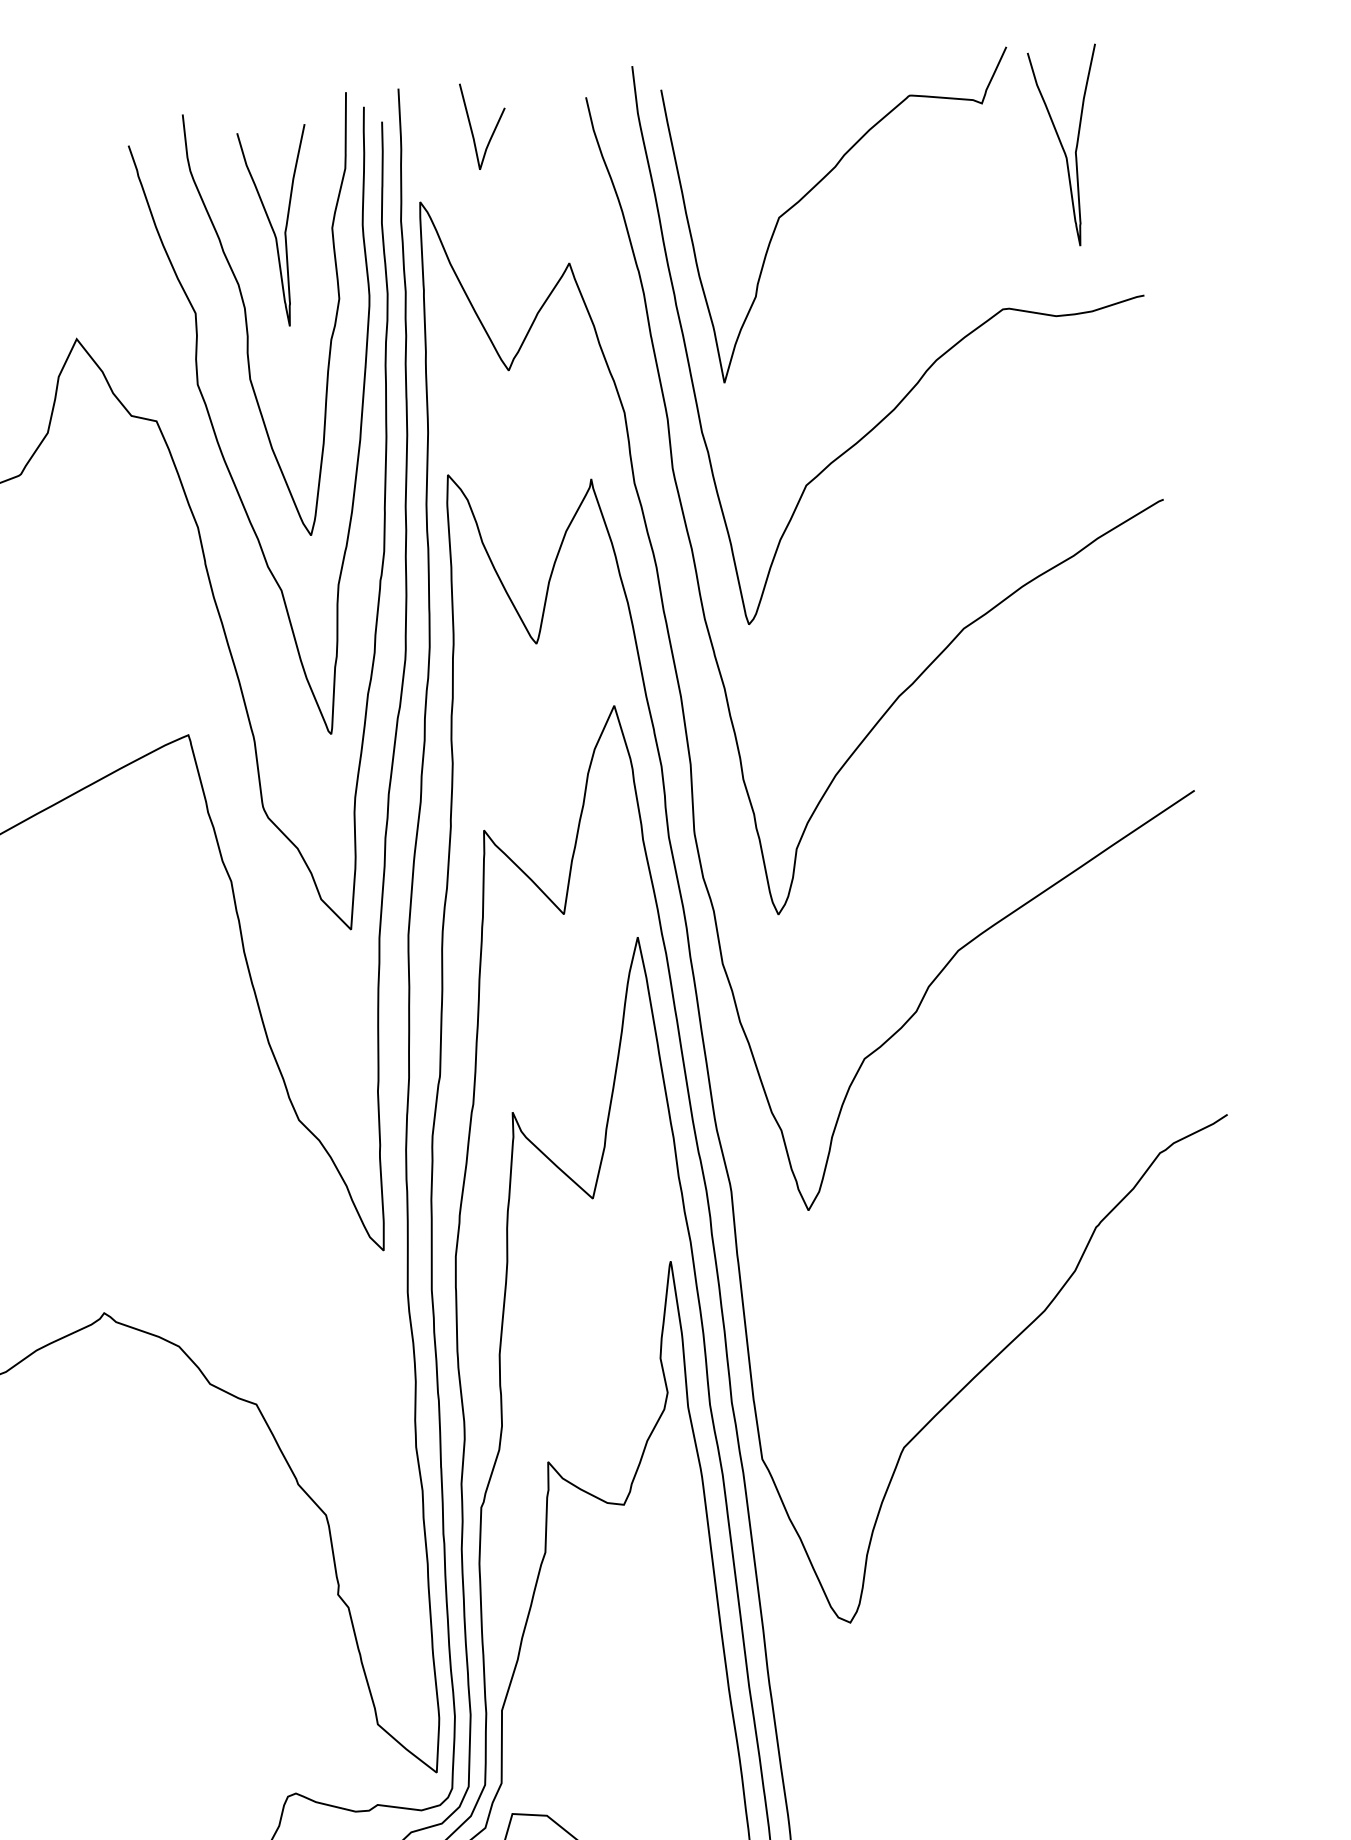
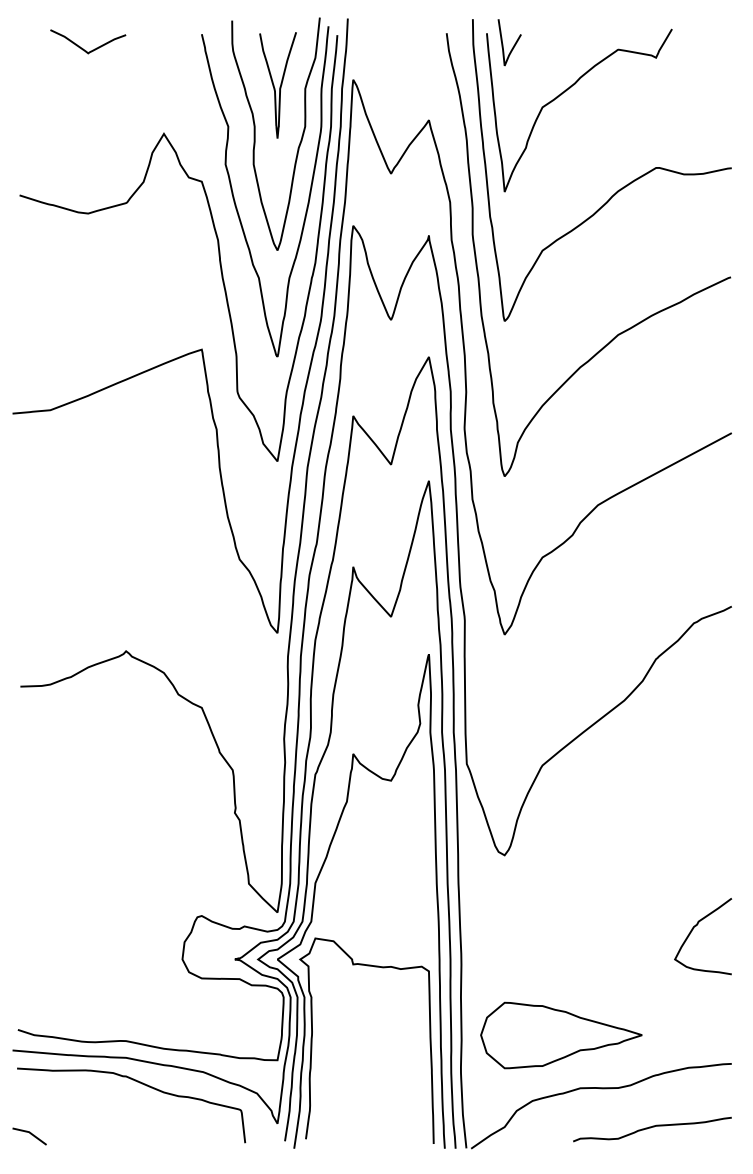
curve: (492, 130) -> (513, 45), moved
curve: (1074, 148) -> (702, 86), removed
curve: (1219, 1723) -> (694, 928), added

